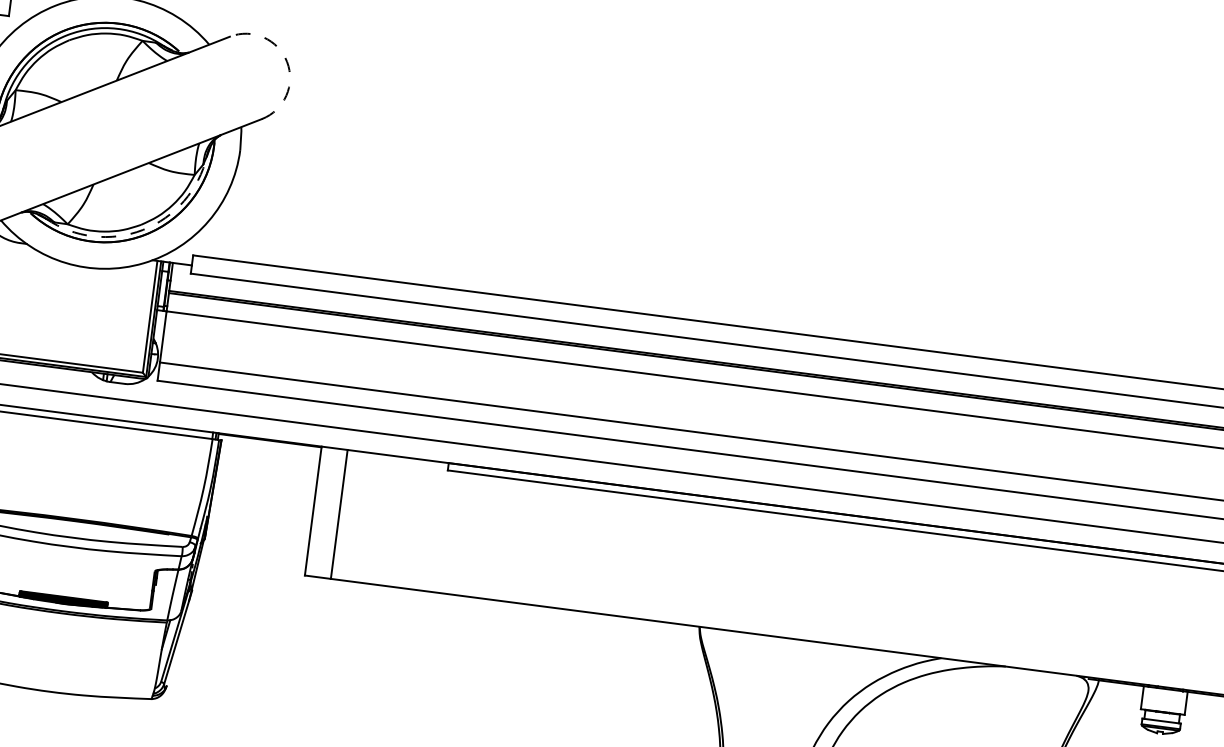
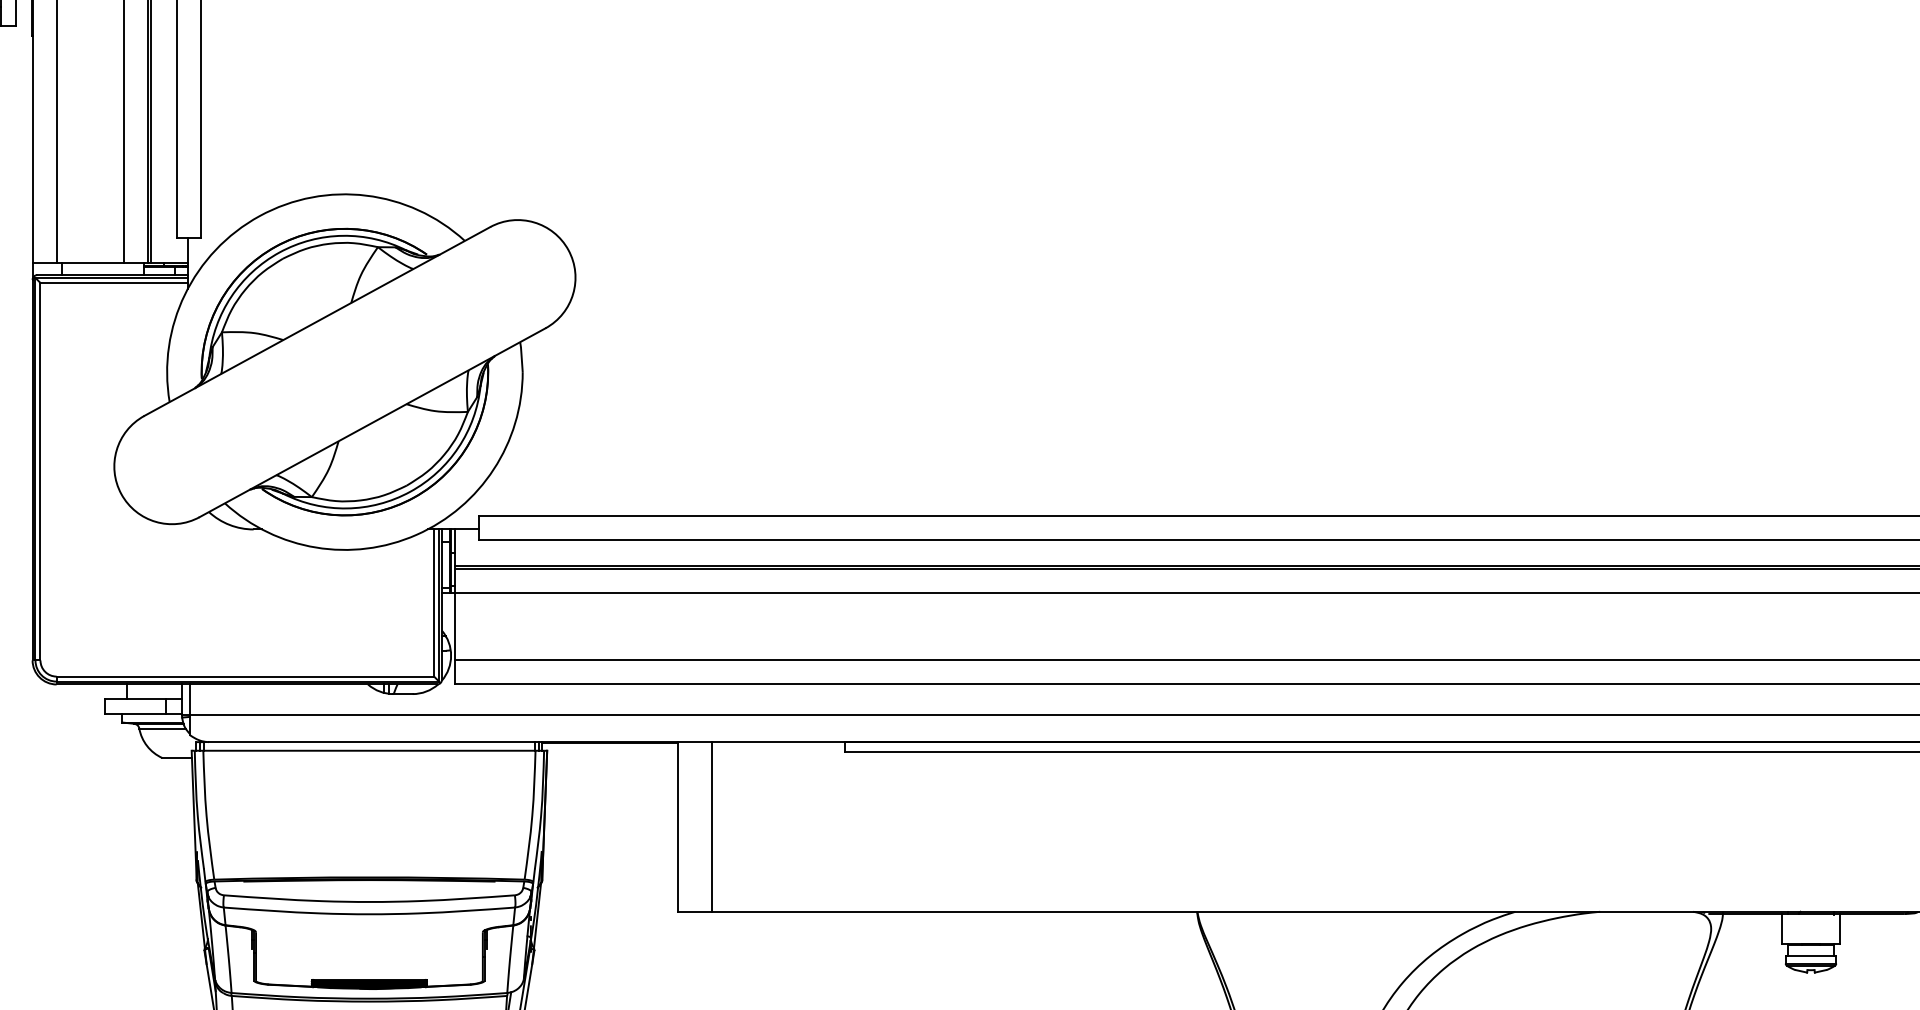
arc: (287, 62) -> (568, 250), dashed -> solid
arc: (143, 229) -> (410, 491), dashed -> solid

